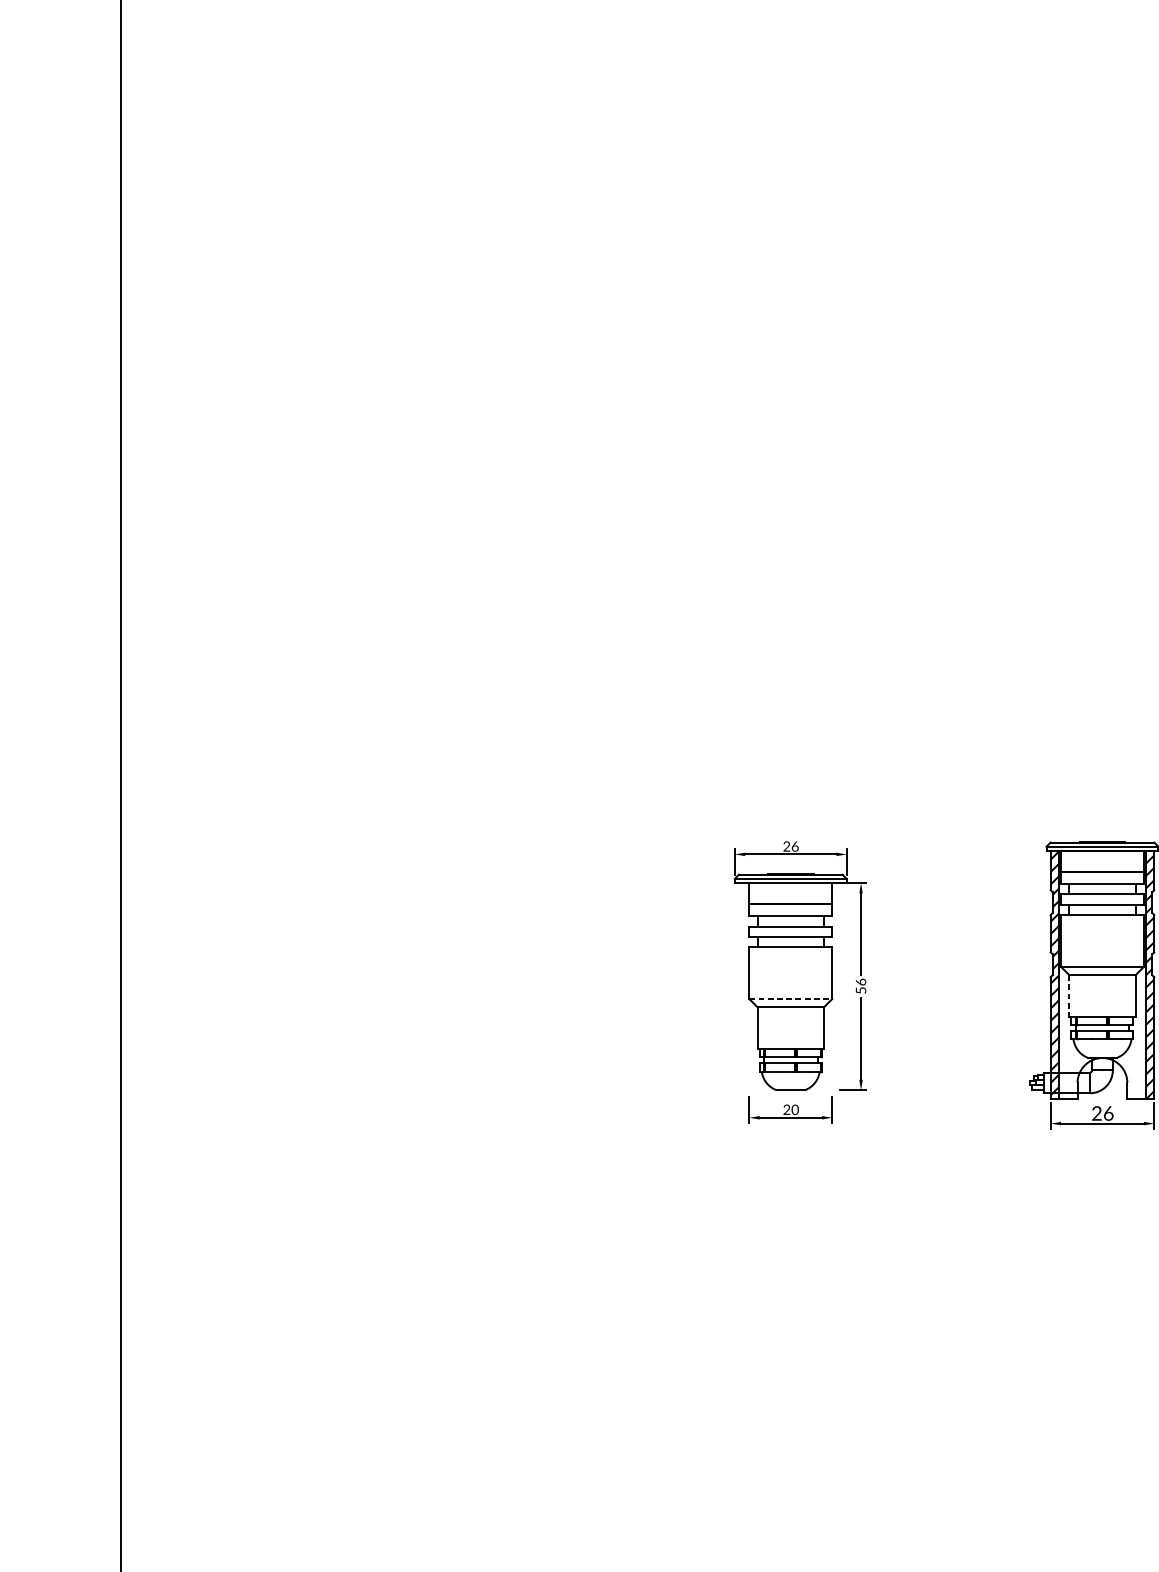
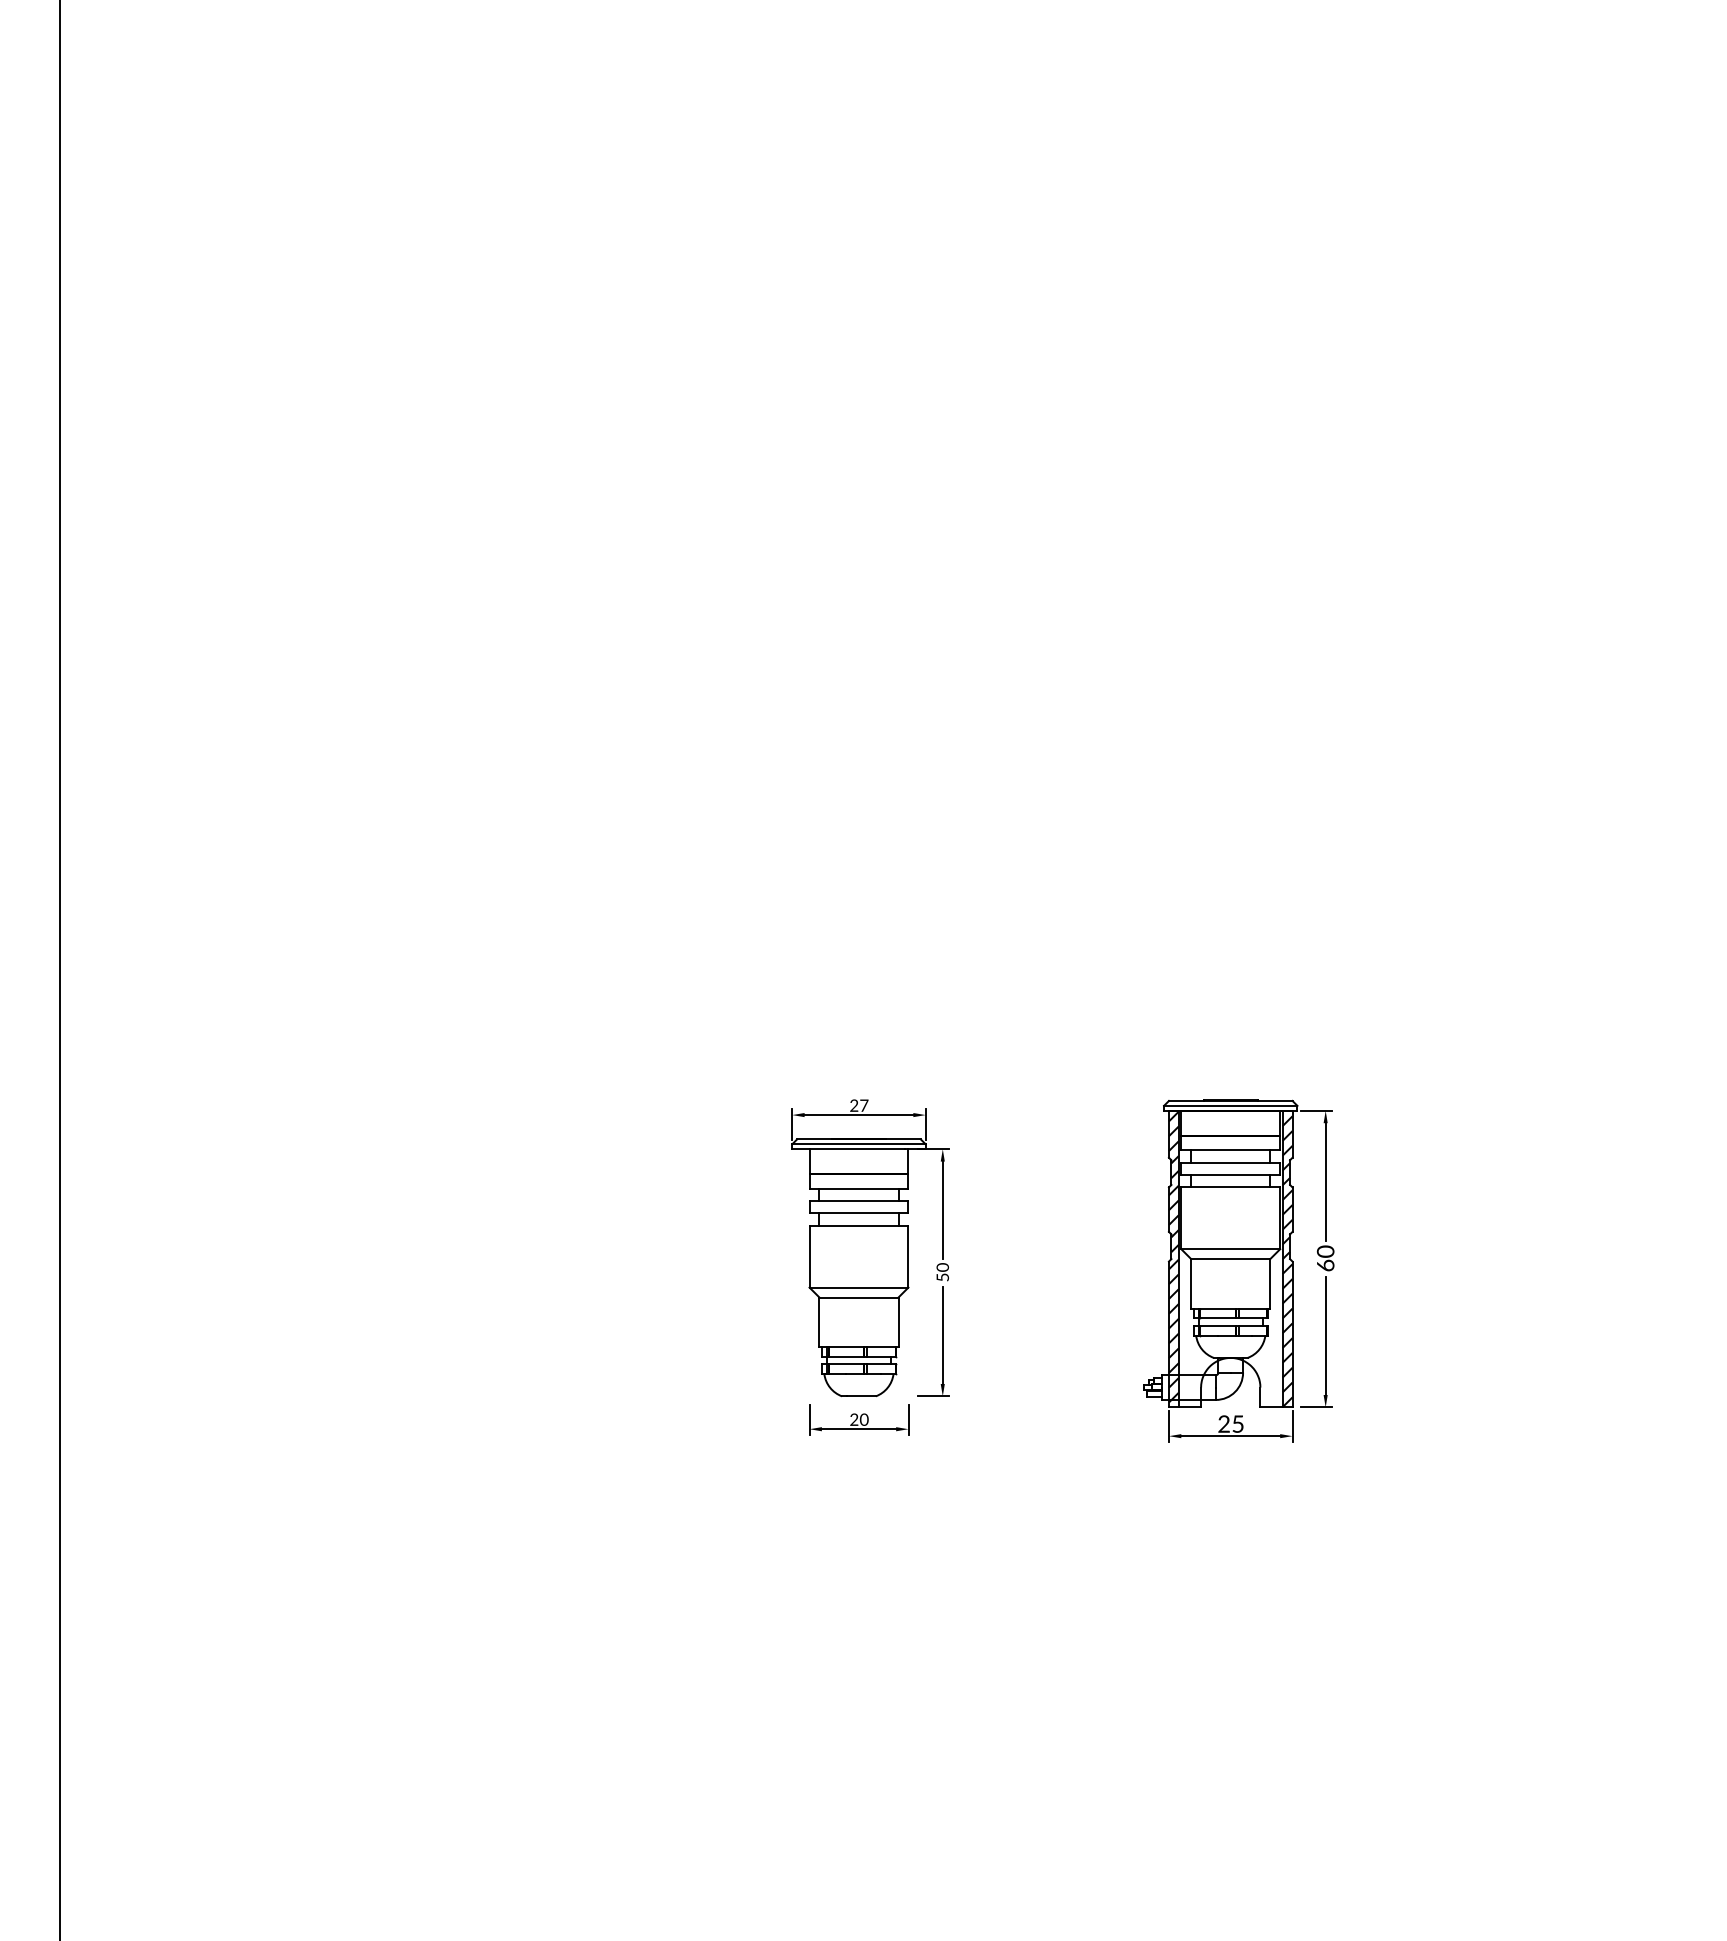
text: (795, 846) -> (864, 1105), 26 -> 27
text: (860, 982) -> (942, 1267), 56 -> 50
line: (1069, 995) -> (1191, 1283), dashed -> solid
line: (791, 998) -> (859, 1287), dashed -> solid
text: (1108, 1112) -> (1238, 1423), 26 -> 25

